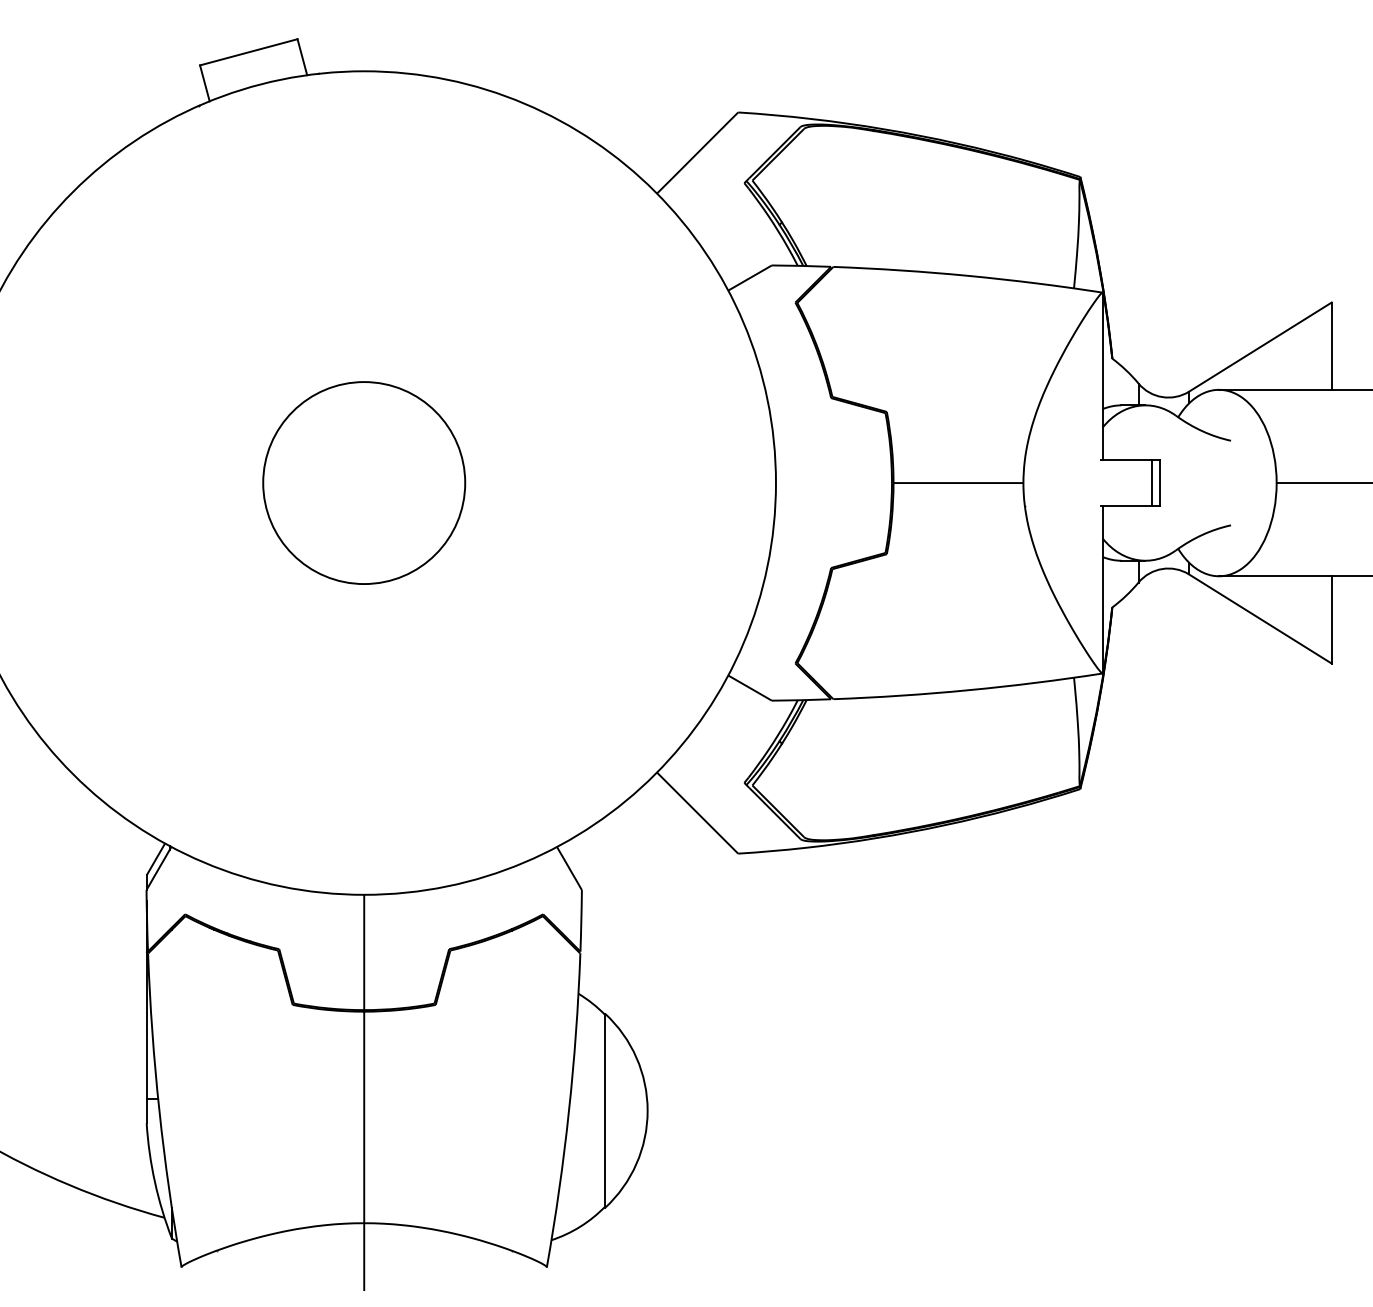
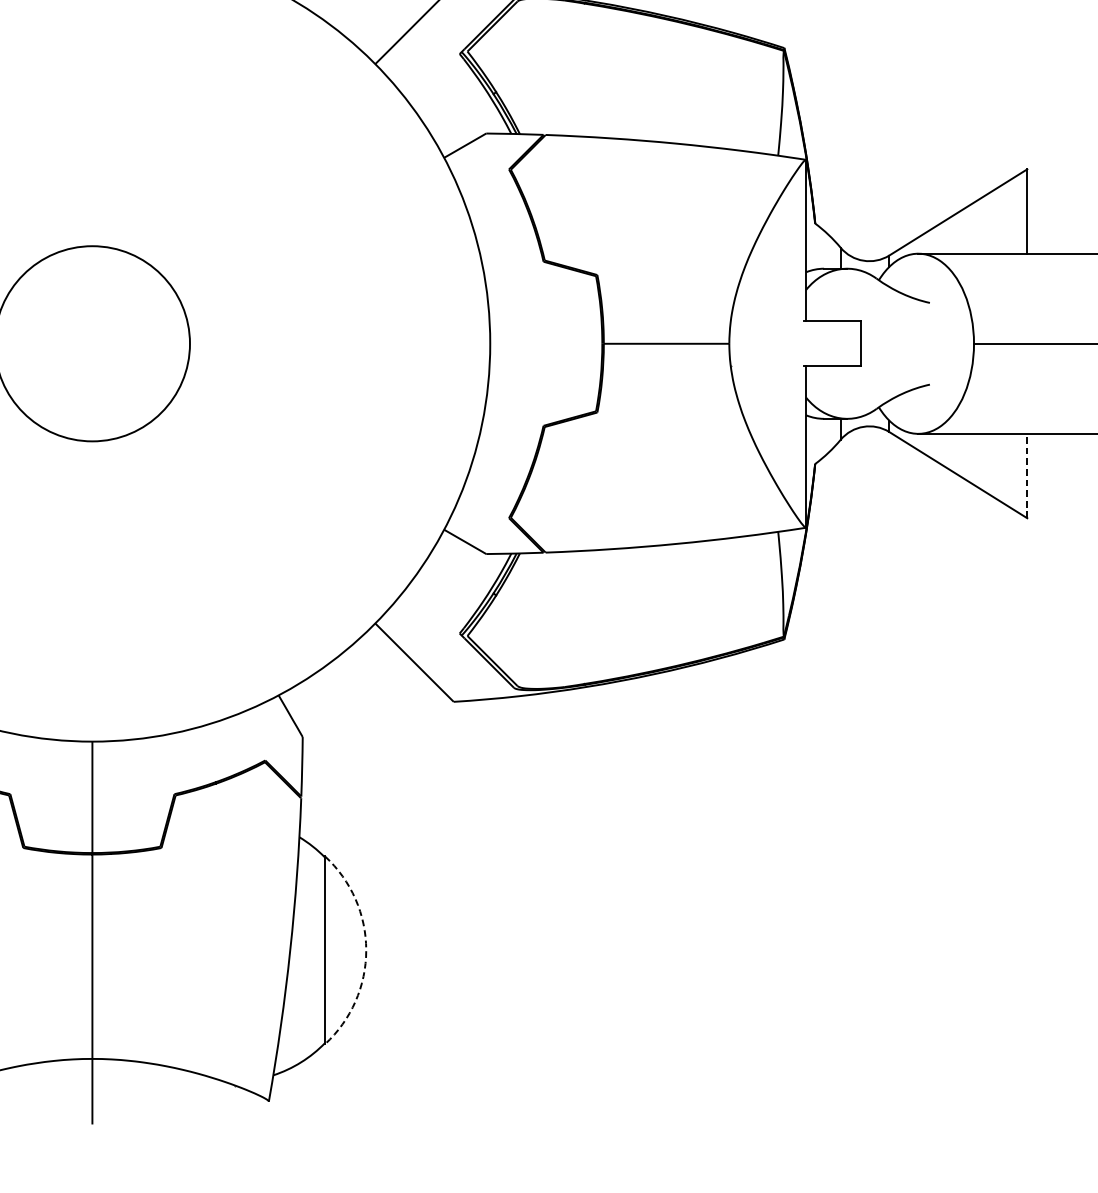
line: (1151, 482) -> (853, 343), removed
line: (1331, 619) -> (1026, 475), solid -> dashed
arc: (647, 1110) -> (366, 950), solid -> dashed

